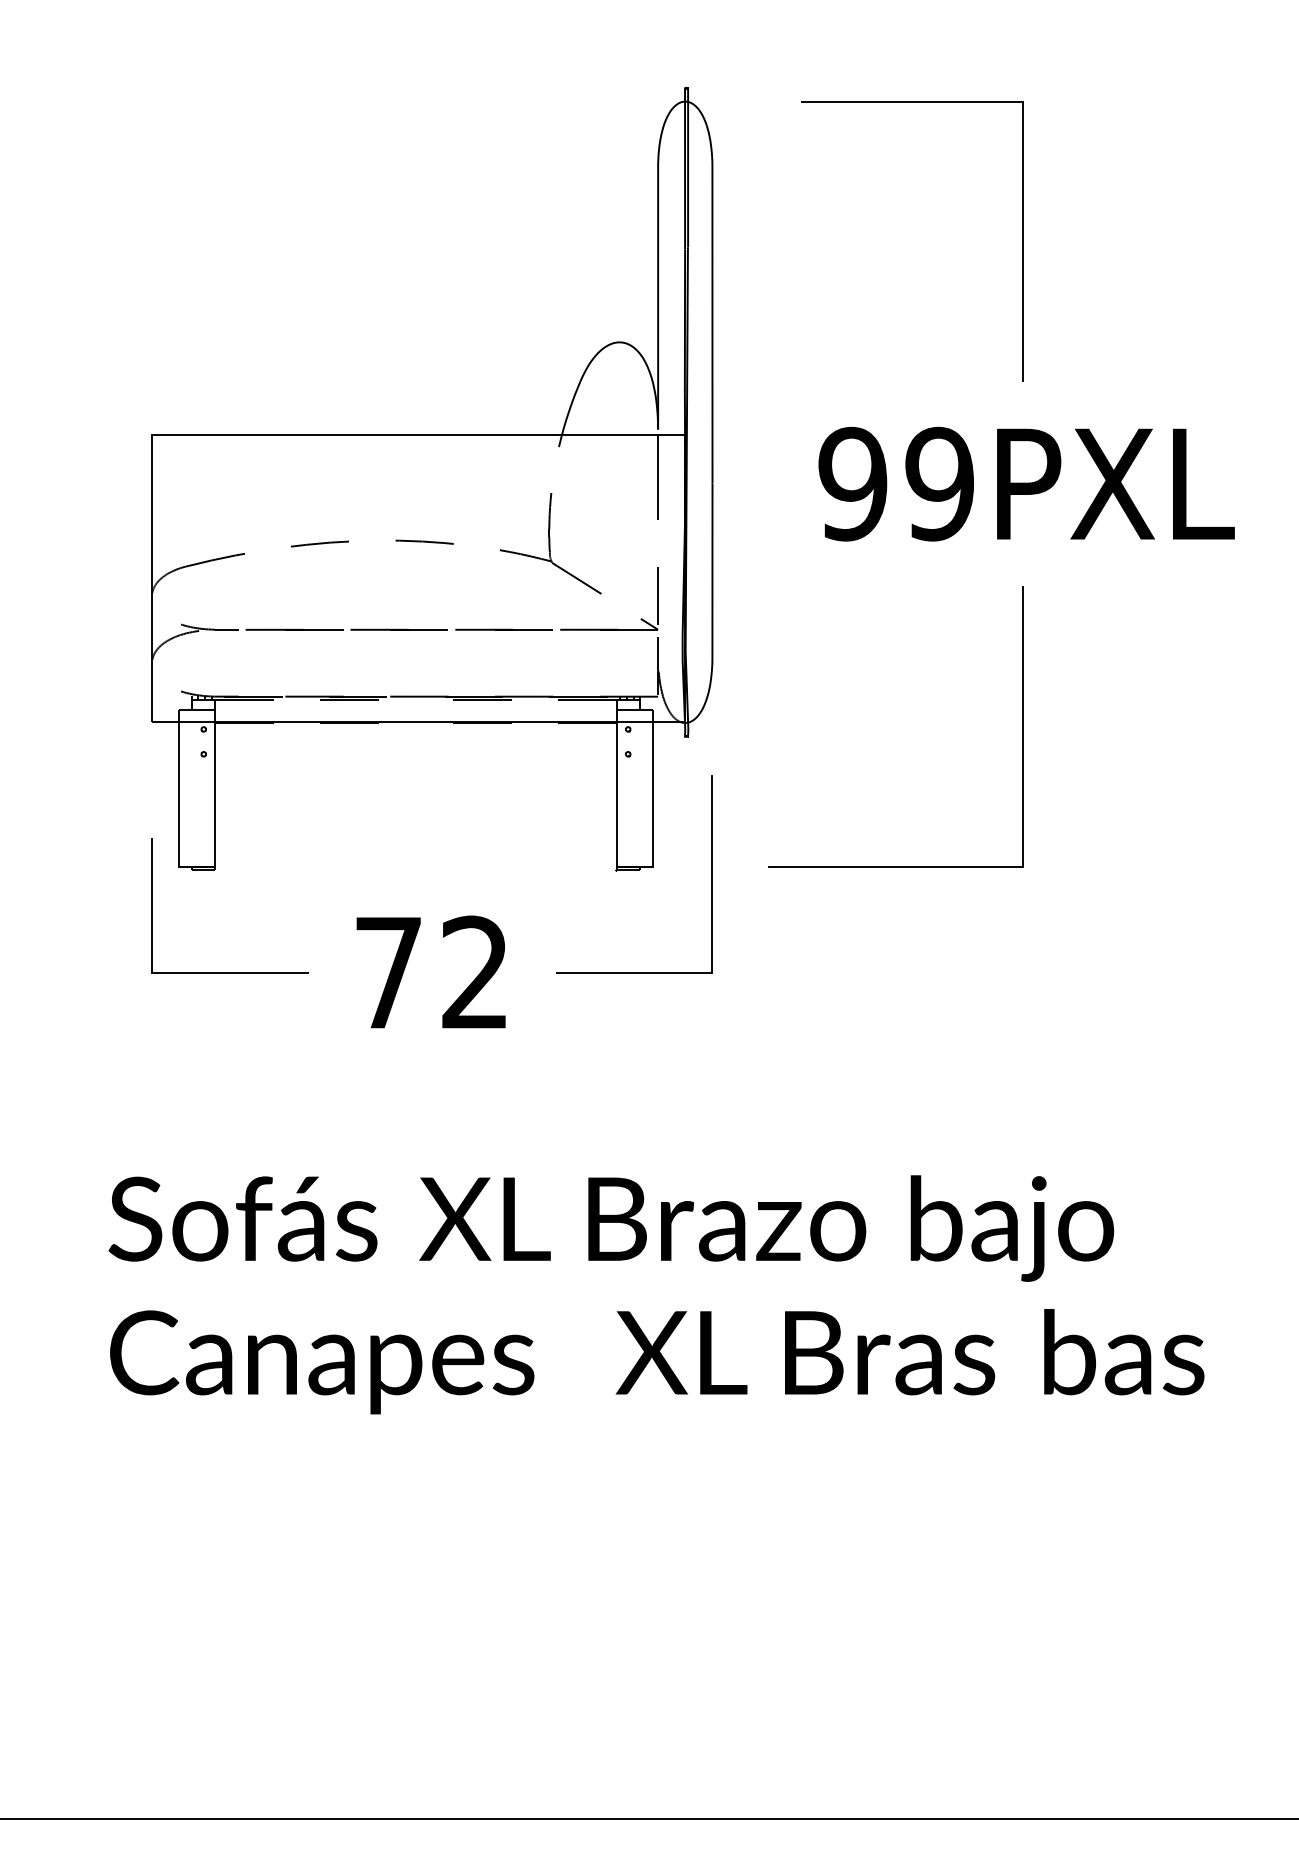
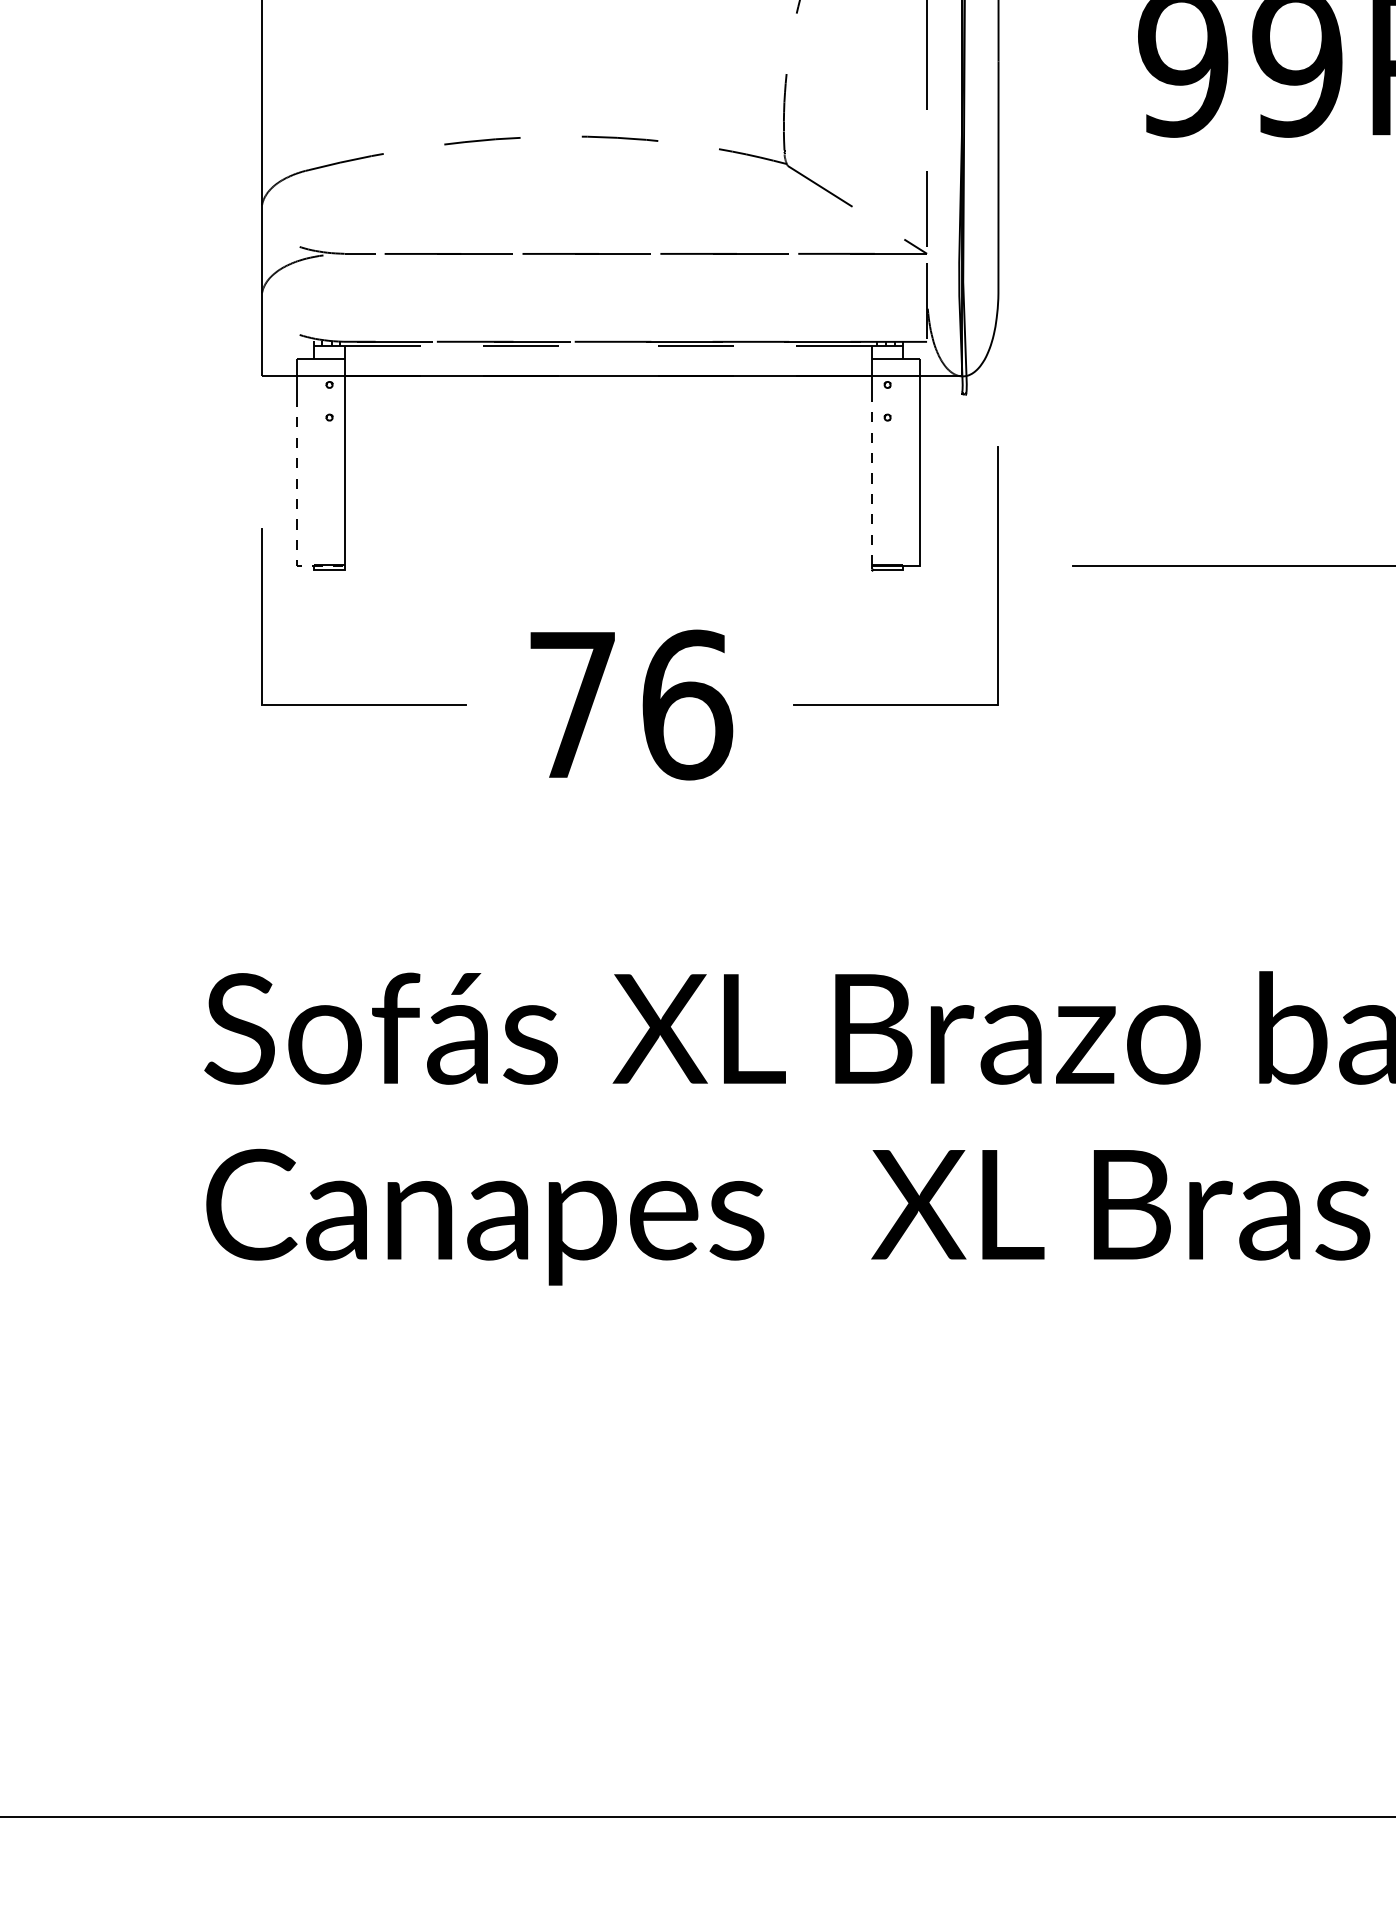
line: (616, 802) -> (872, 480), solid -> dashed
line: (179, 822) -> (297, 507), solid -> dashed
text: (476, 972) -> (688, 704), 72 -> 76

